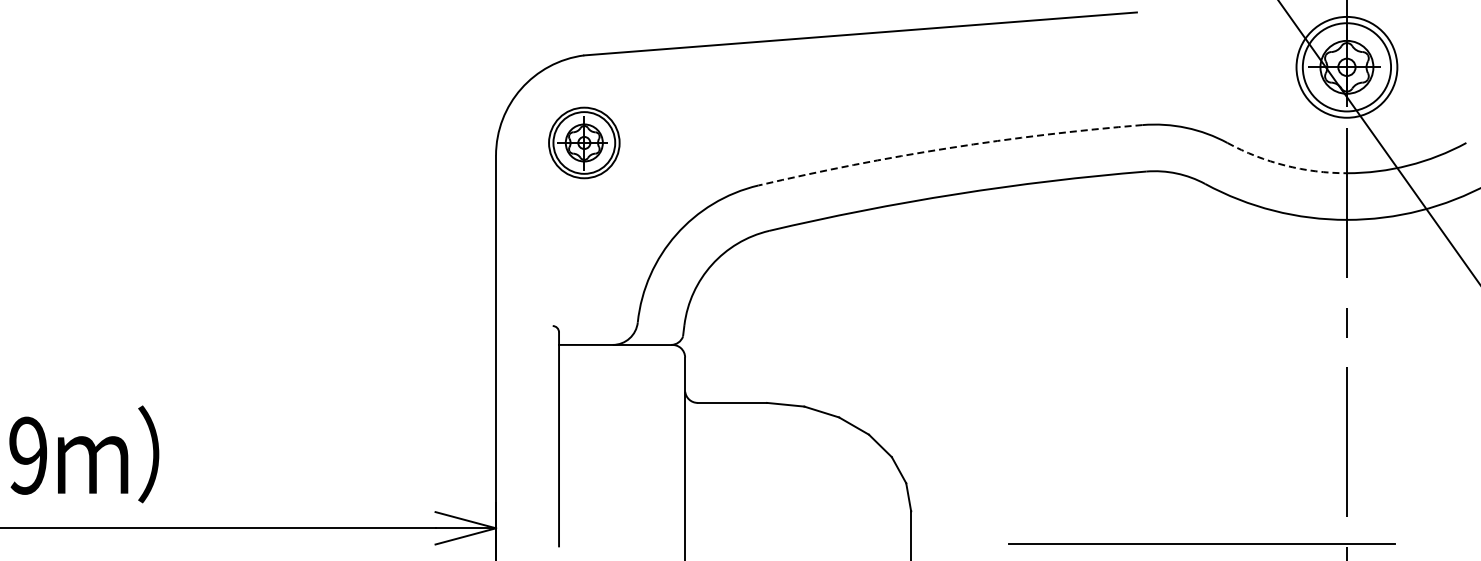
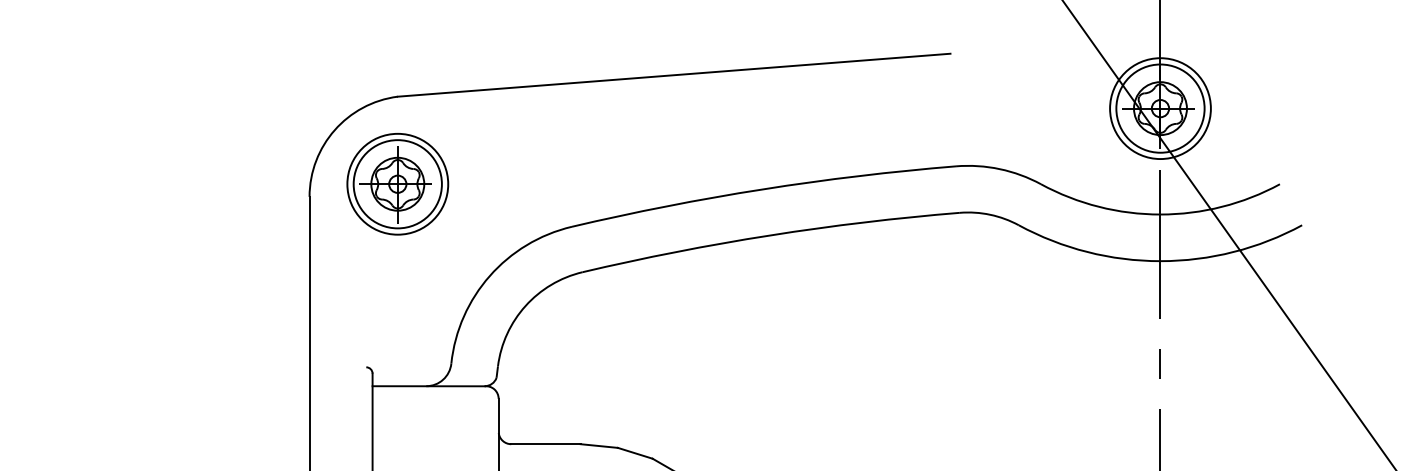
part: (584, 142) -> (398, 183), size x1.43
arc: (949, 148) -> (763, 189), dashed -> solid
arc: (1285, 165) -> (1099, 206), dashed -> solid

